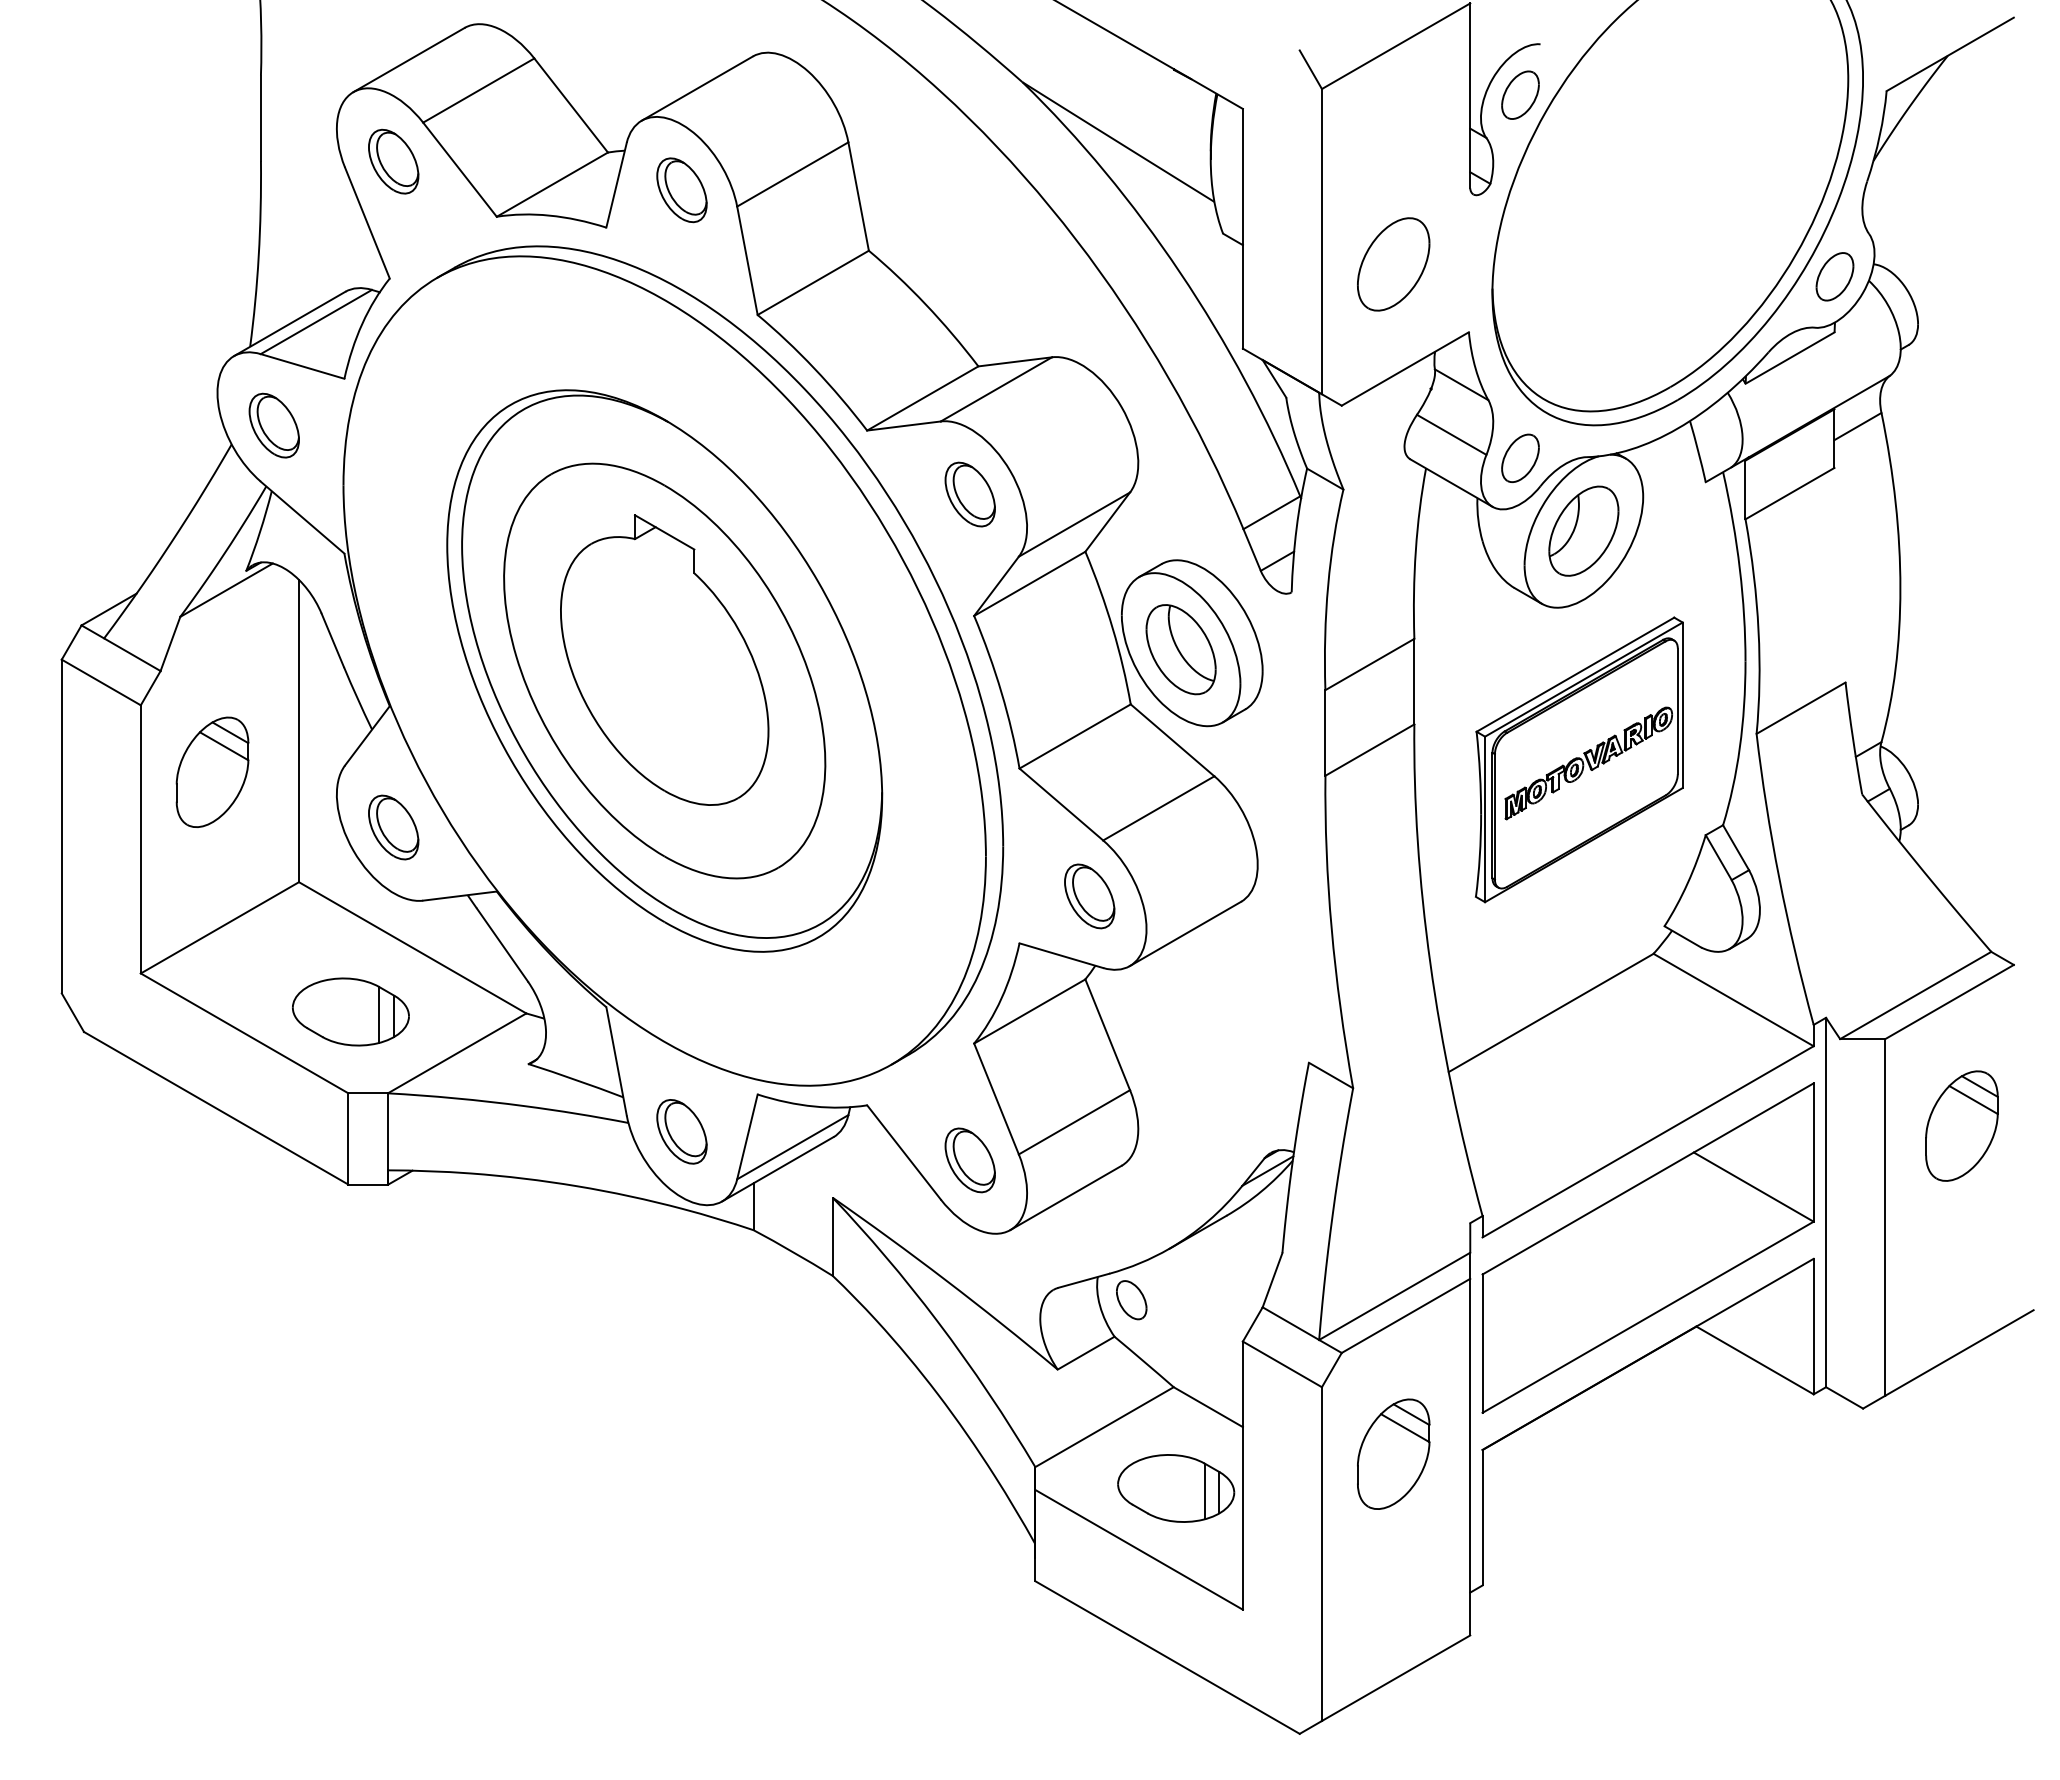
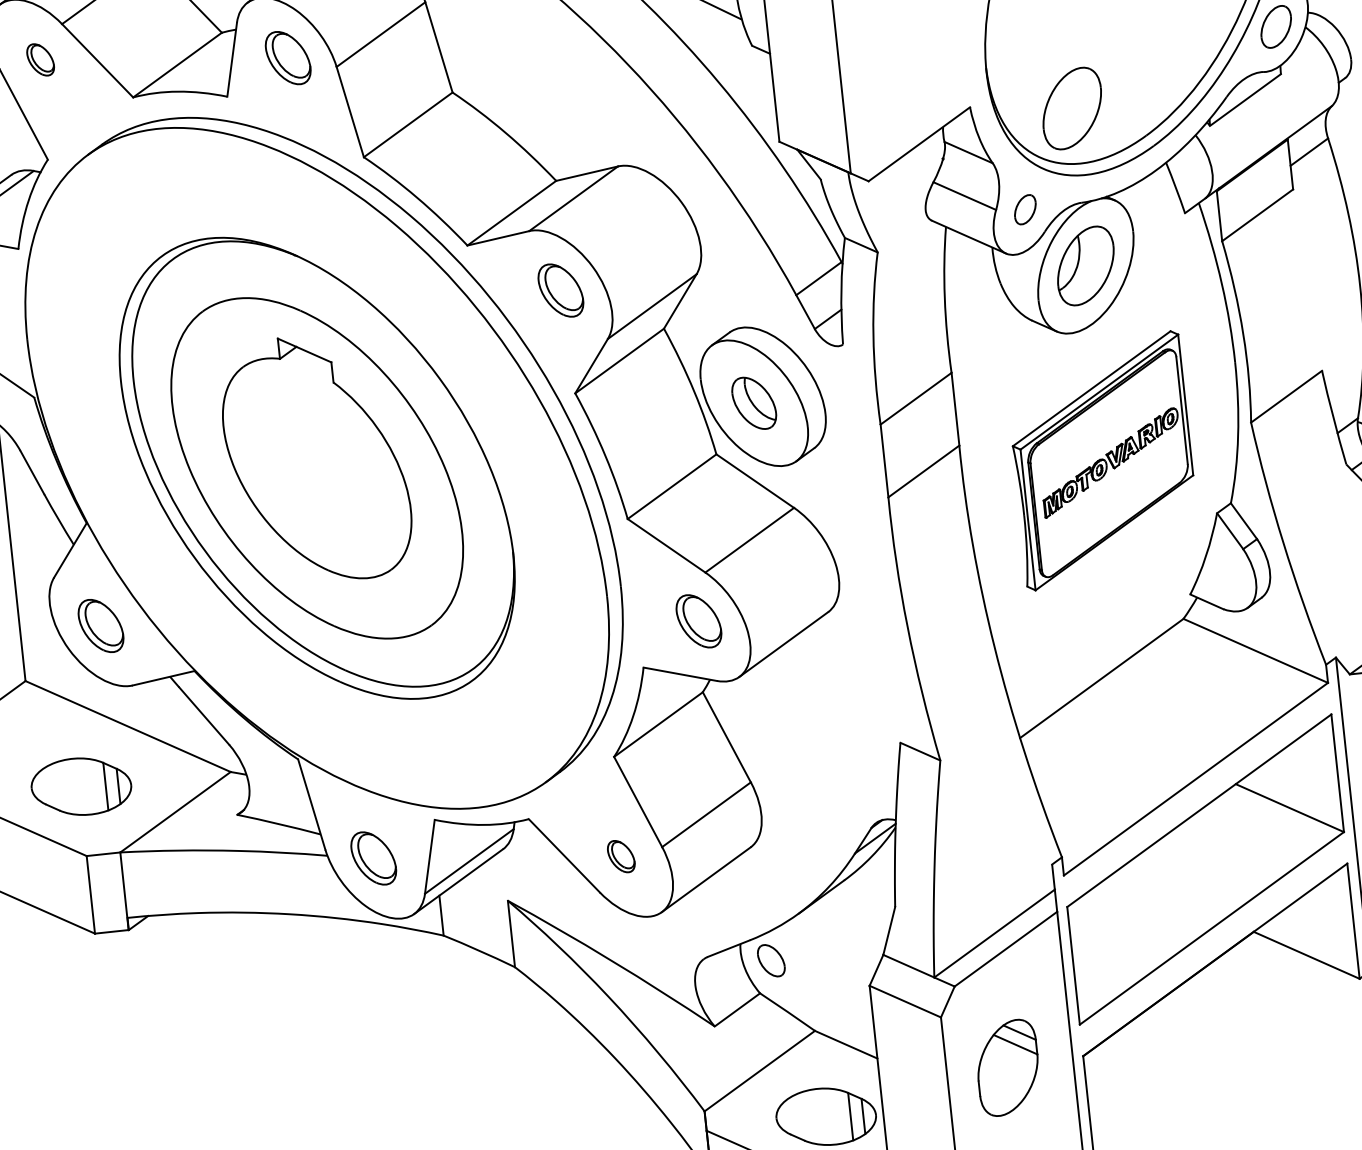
part: (393, 161) -> (40, 59), size x0.6
part: (1393, 264) -> (1072, 108), moved
part: (1520, 457) -> (1025, 209), size x0.7
part: (1180, 649) -> (753, 403), size x0.7
part: (969, 1160) -> (620, 856), size x0.6

